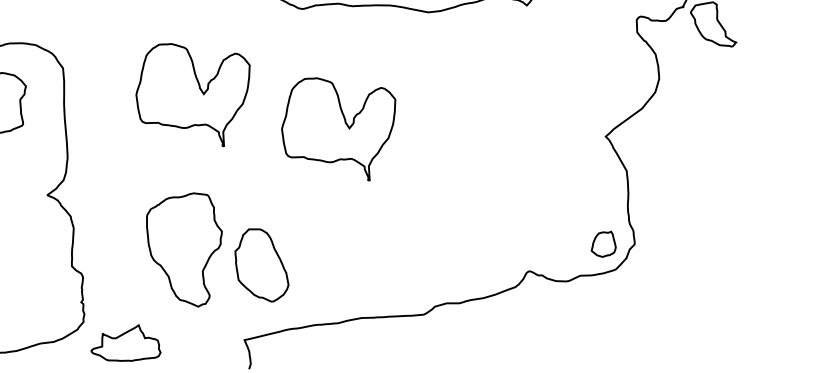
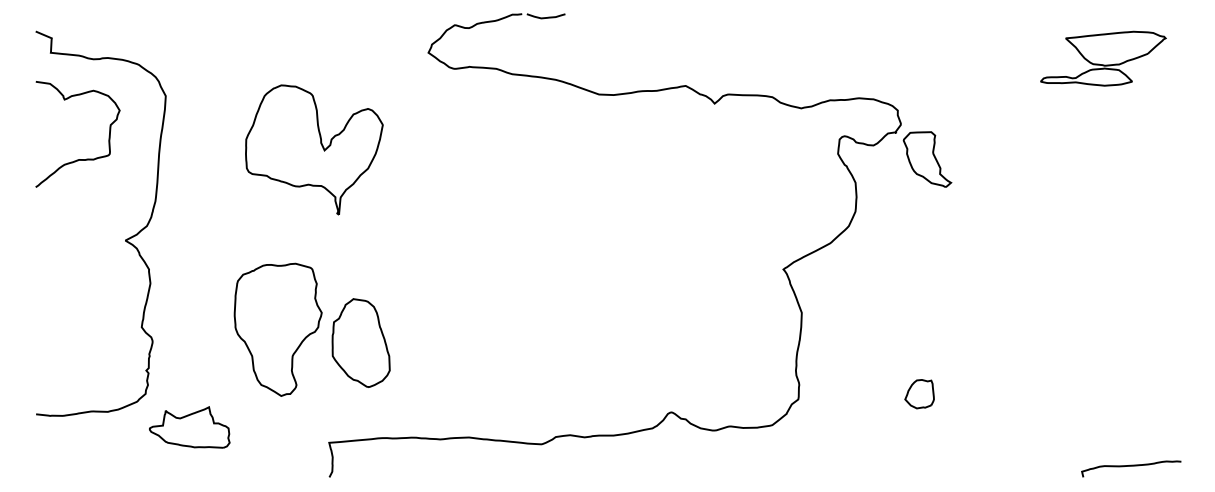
part: (340, 128) -> (477, 214), removed
part: (602, 244) -> (919, 394), moved
part: (260, 265) -> (360, 342), moved

